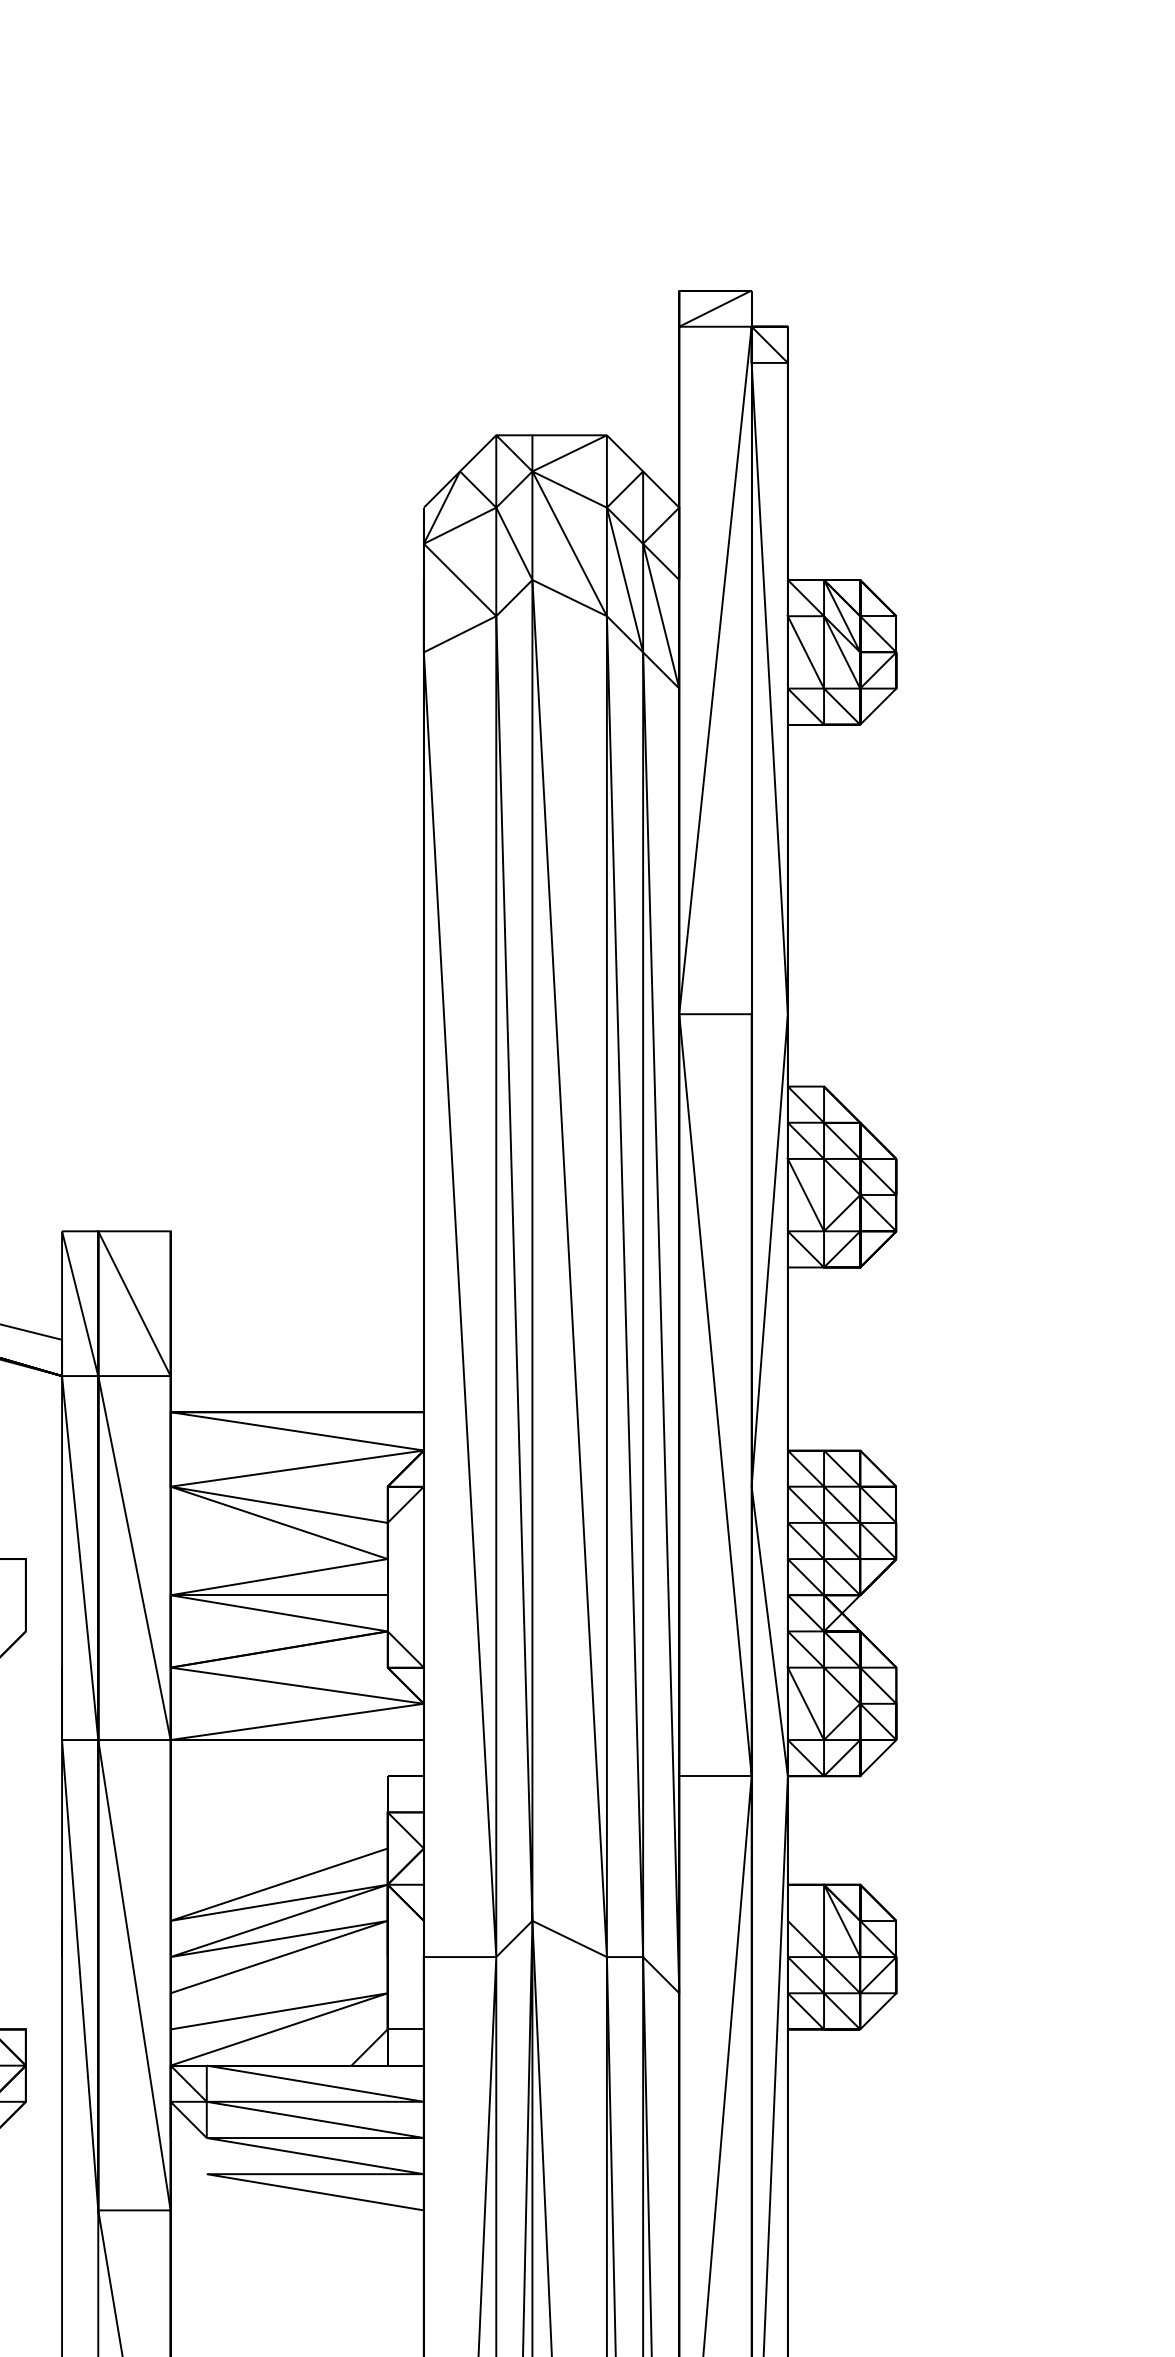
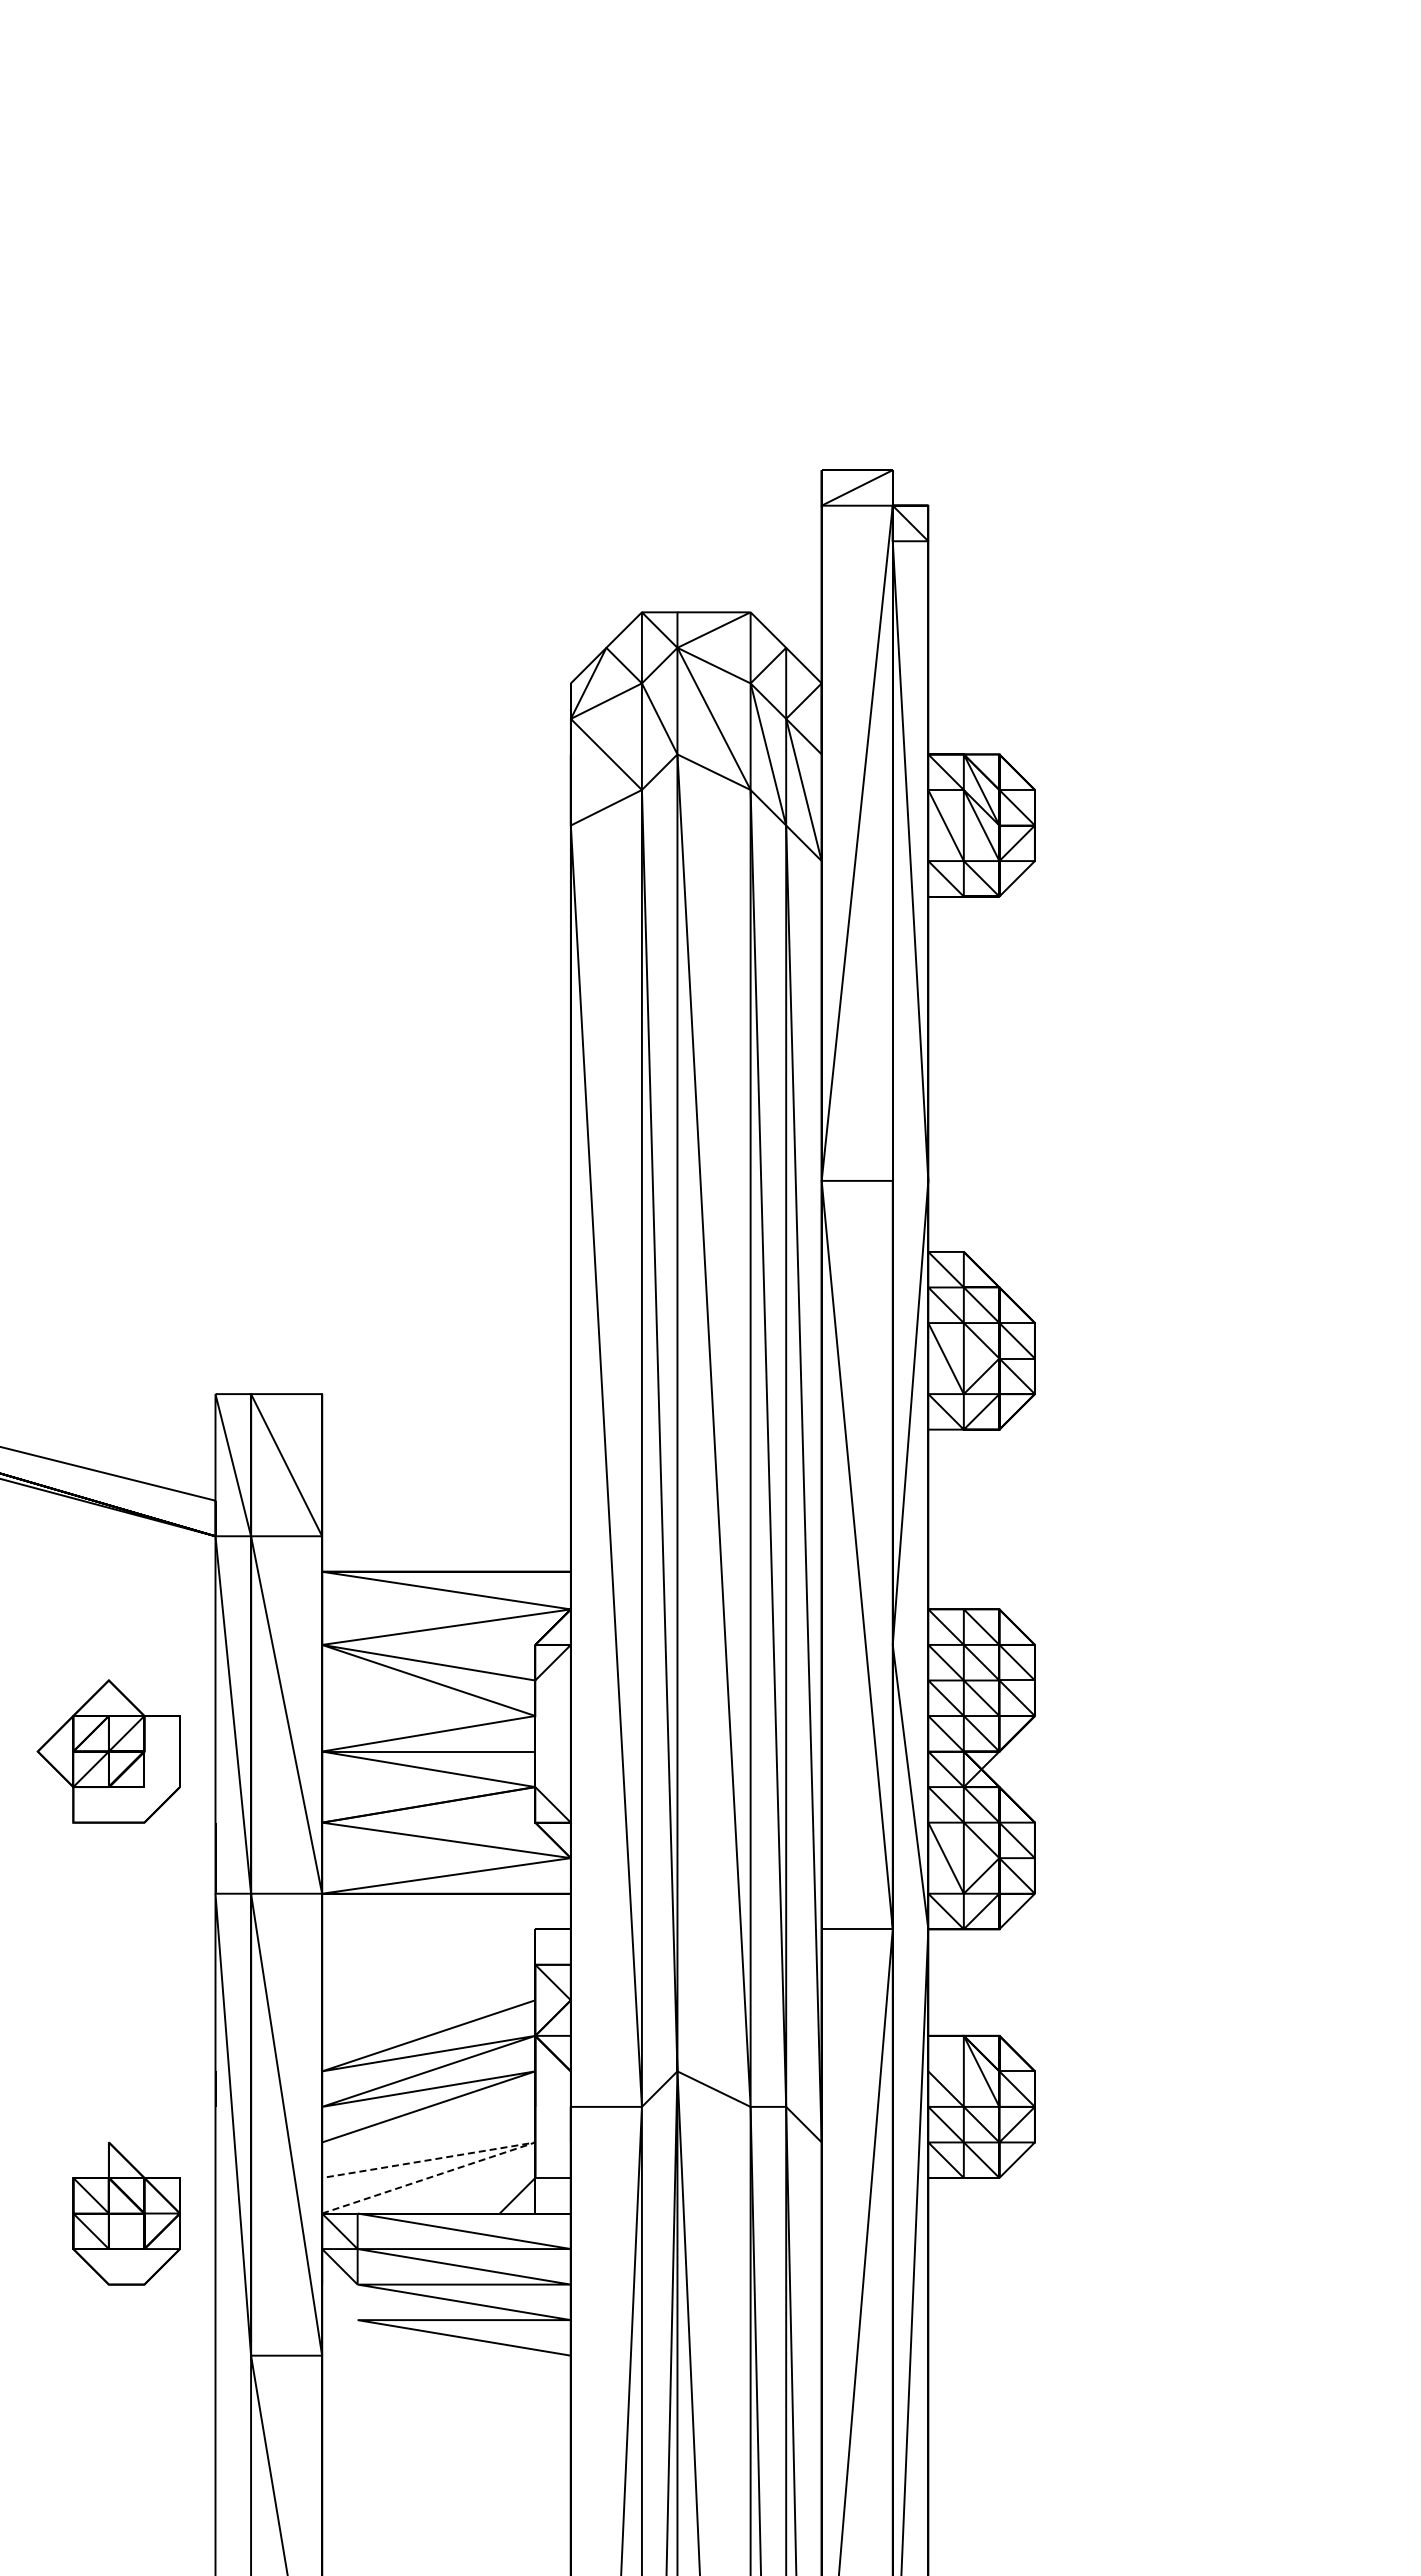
line: (384, 1994) -> (532, 2143), solid -> dashed

